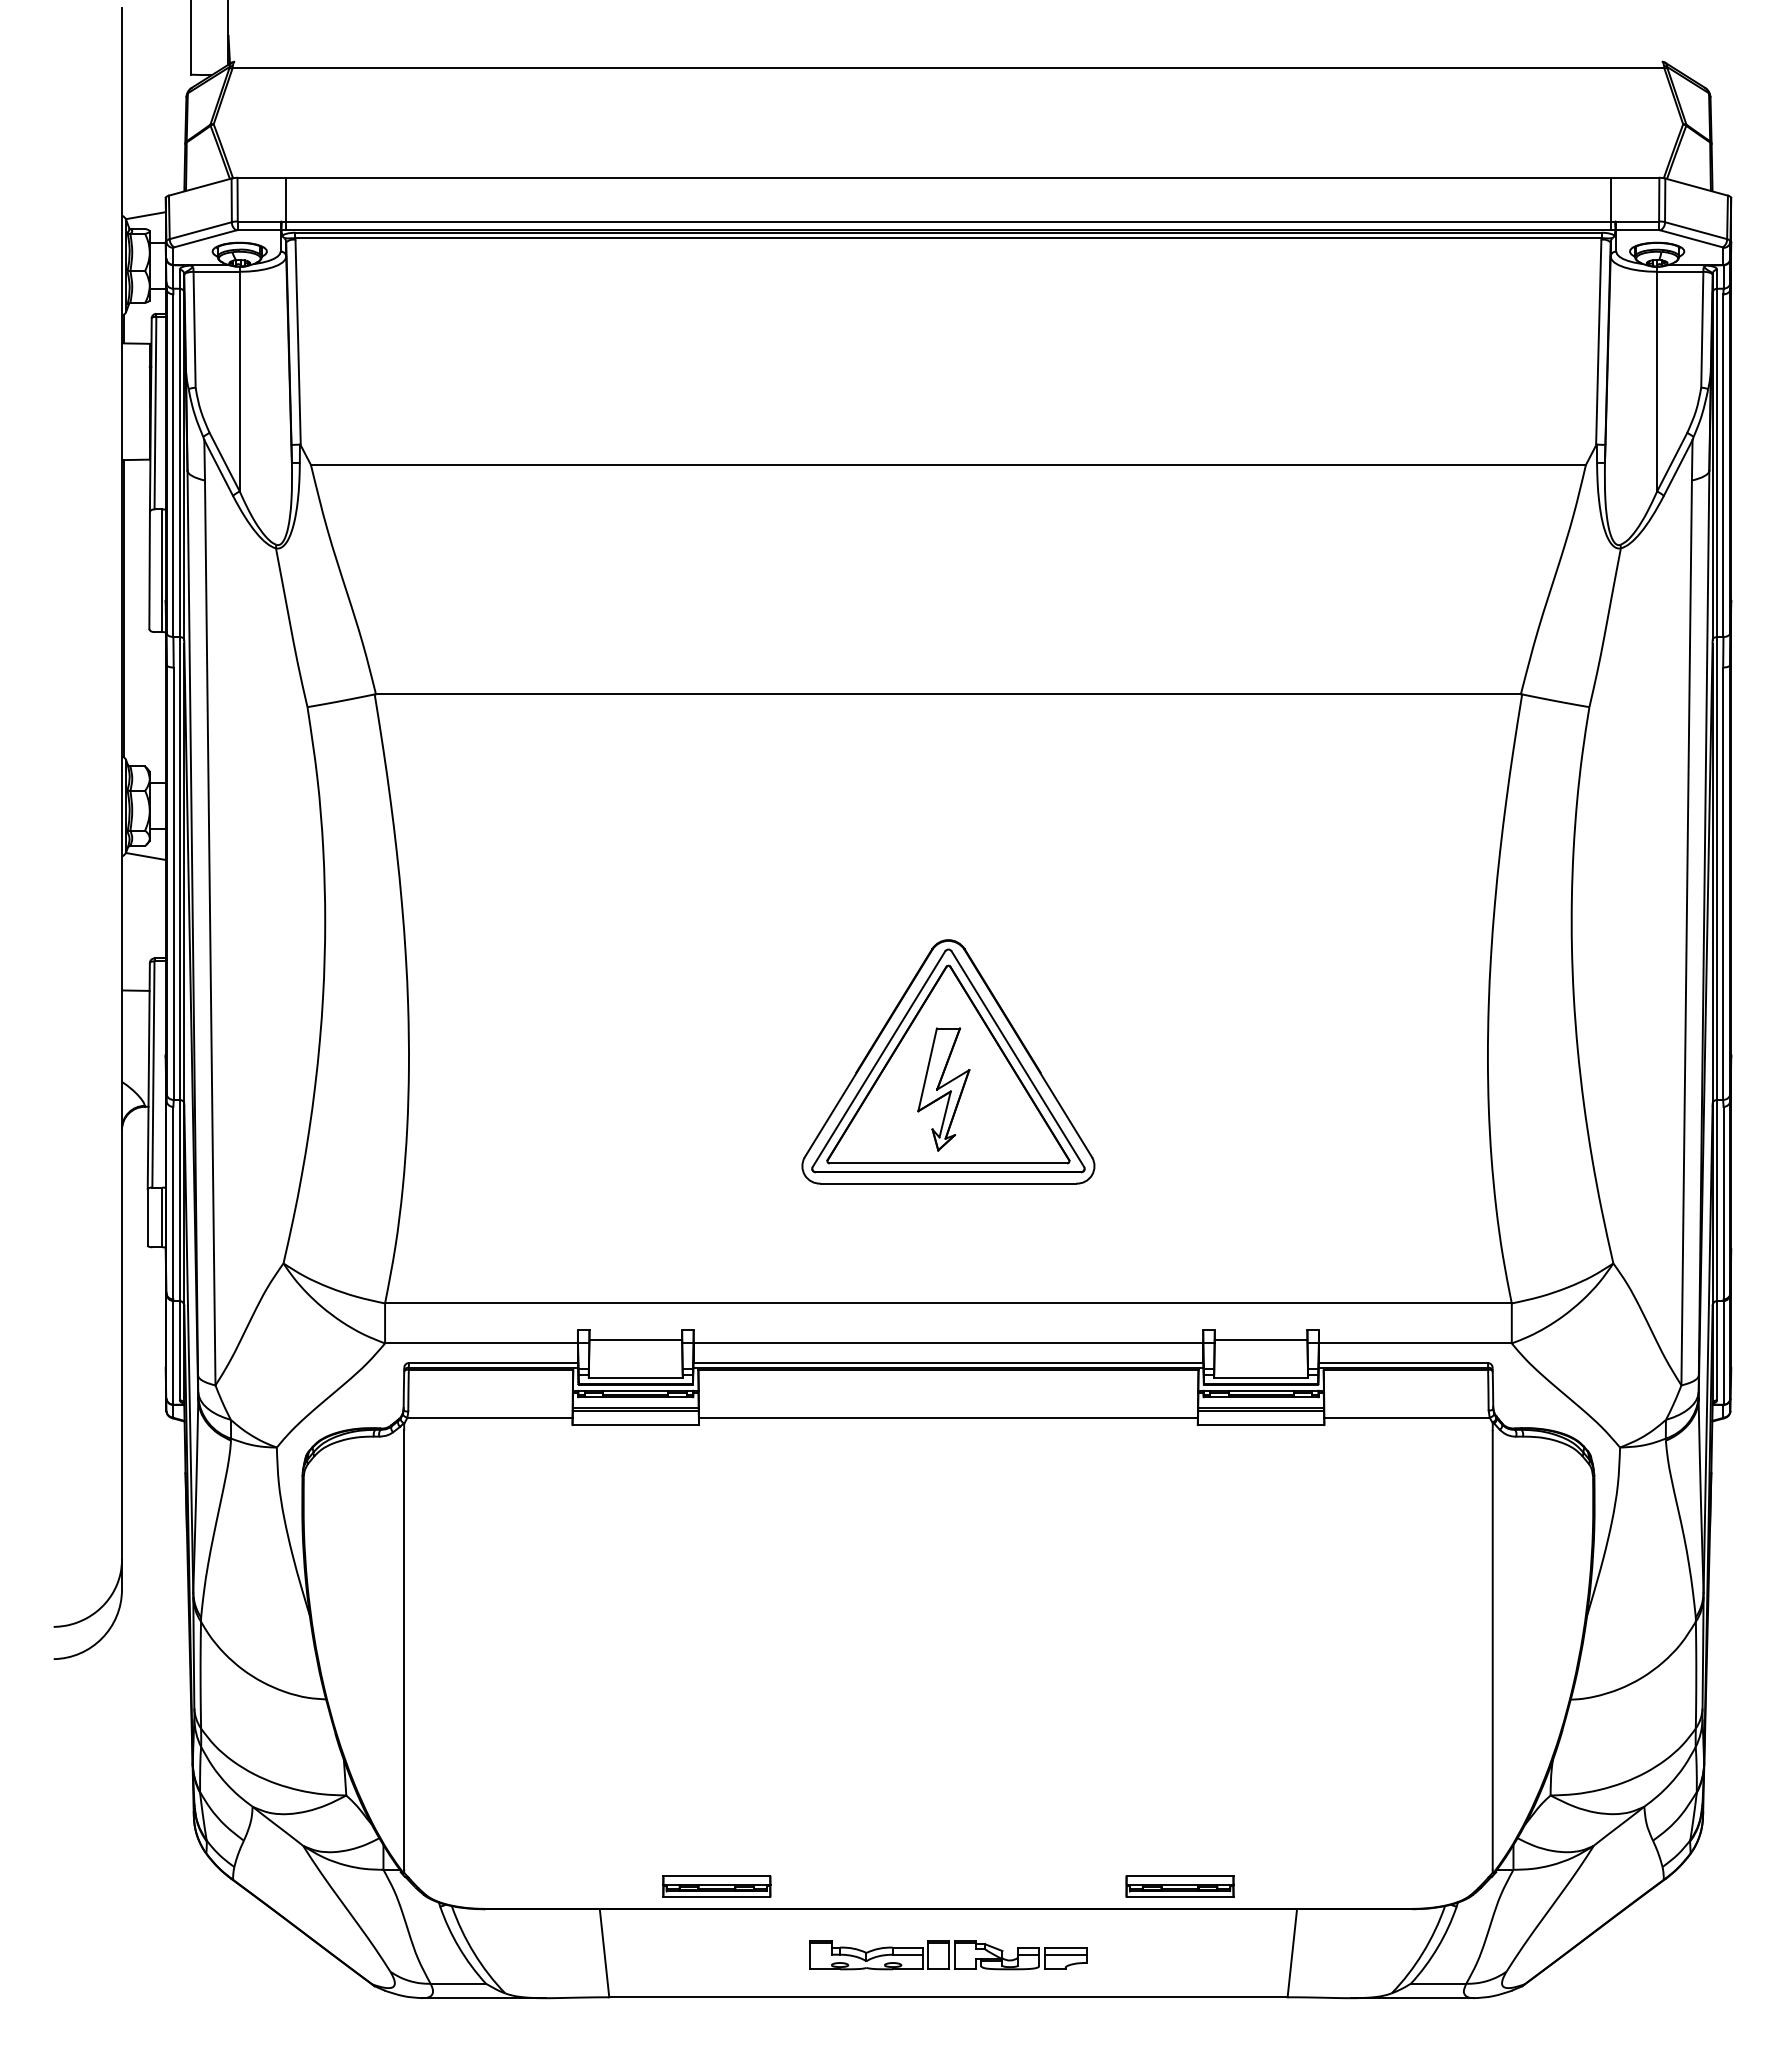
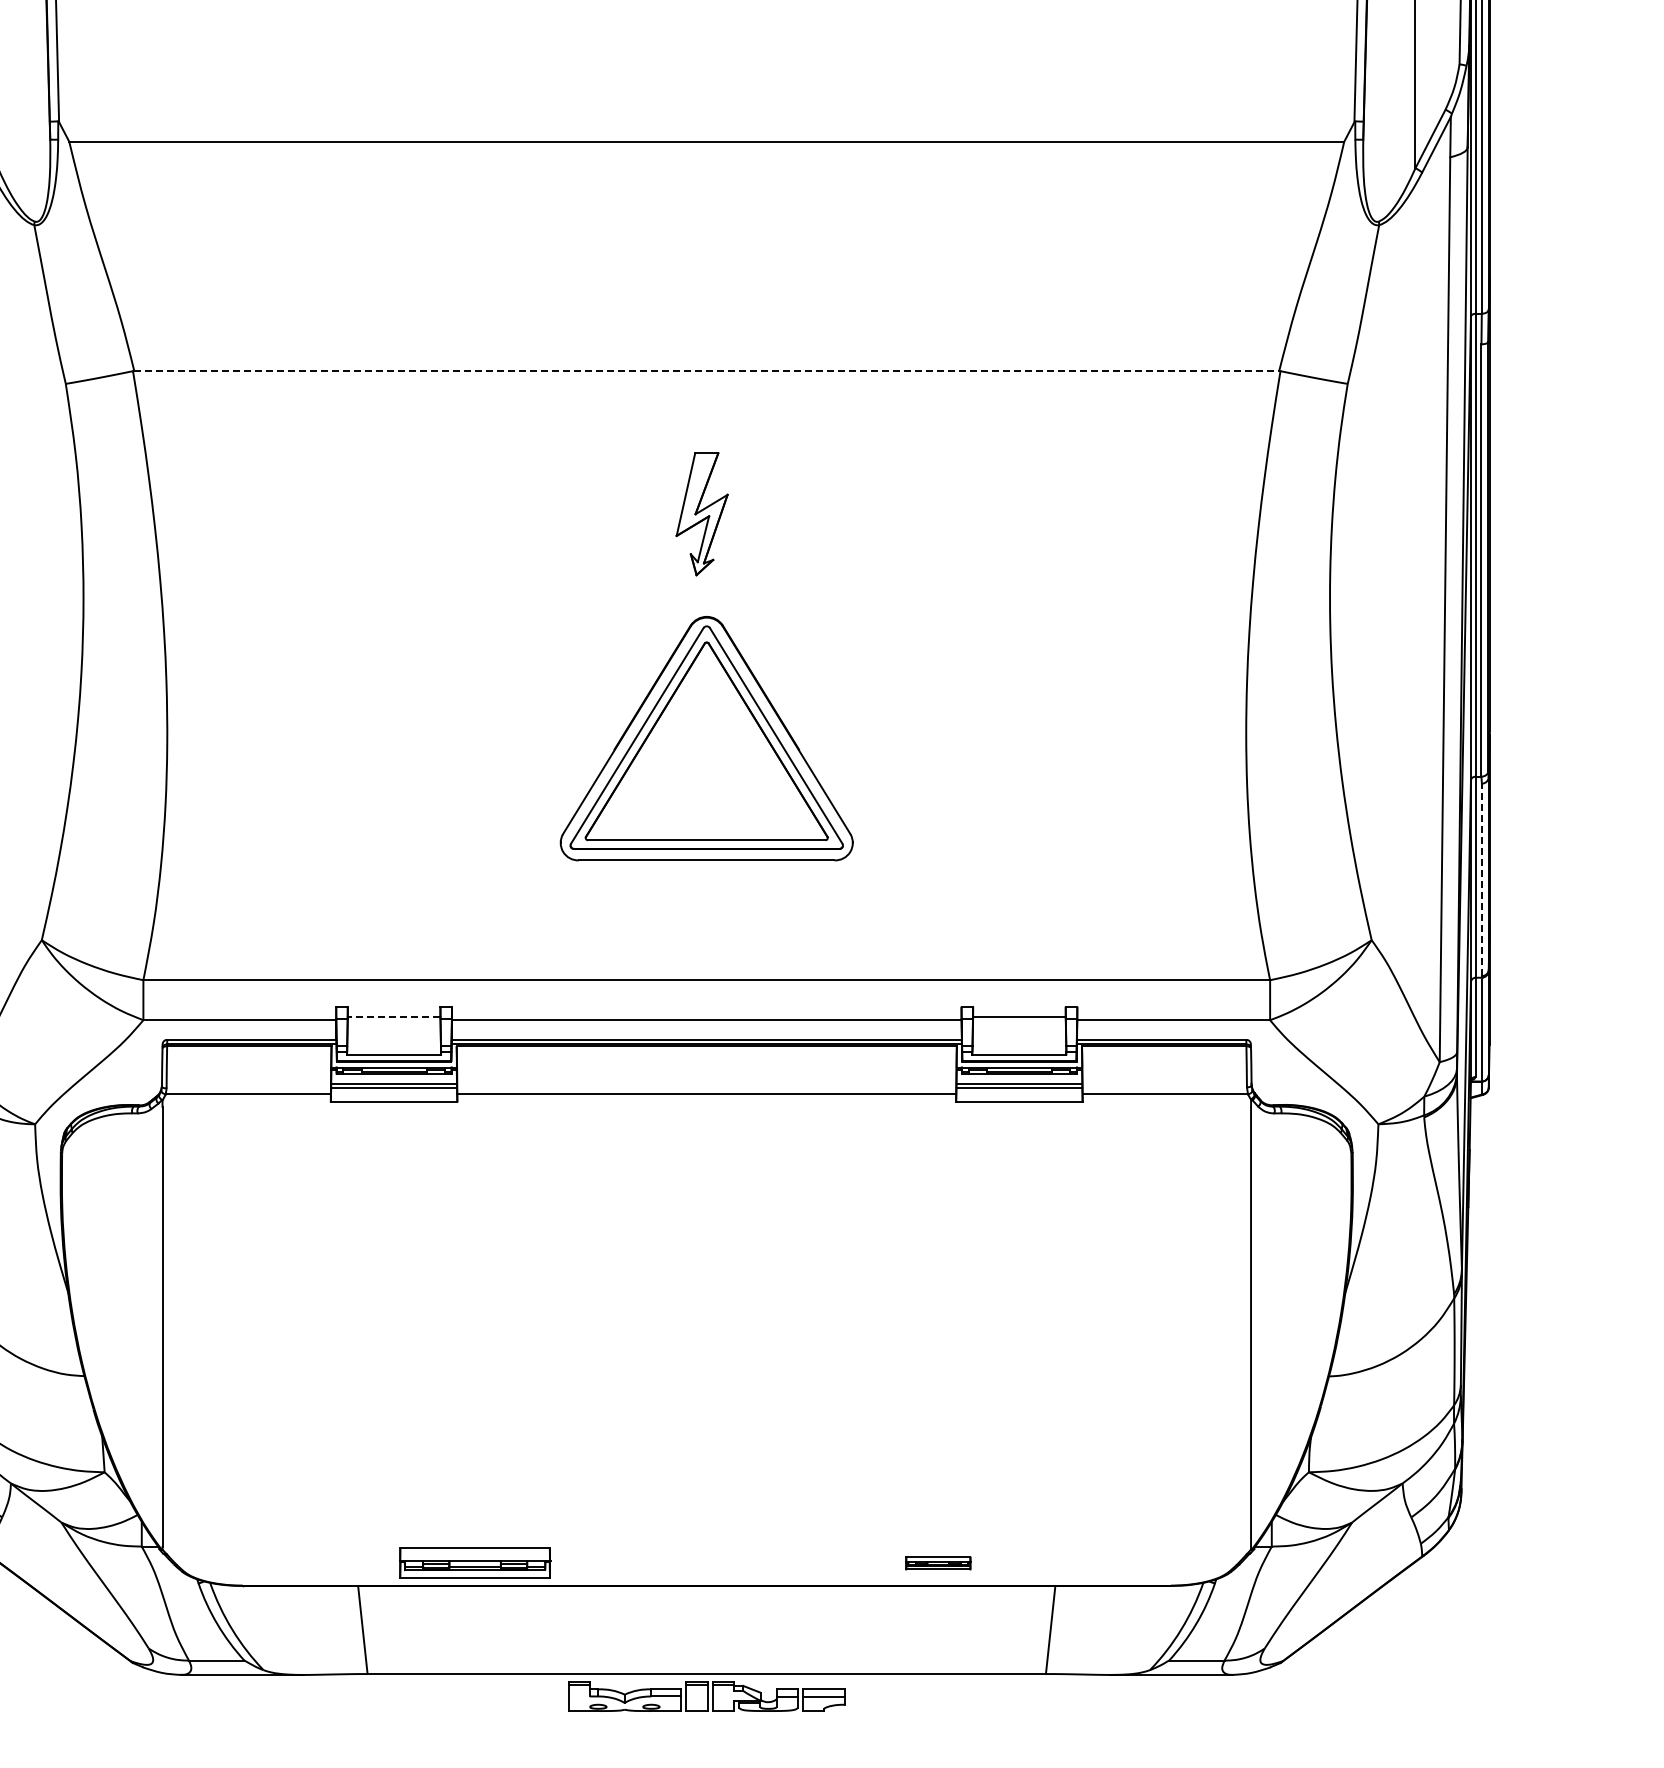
line: (948, 694) -> (706, 371), solid -> dashed
part: (943, 1089) -> (701, 514), moved
line: (1723, 1202) -> (1481, 879), solid -> dashed
line: (635, 1340) -> (393, 1017), solid -> dashed
part: (716, 1886) -> (474, 1563), size x1.4
part: (1179, 1886) -> (937, 1563), size x0.6
part: (948, 1955) -> (706, 1697), moved

